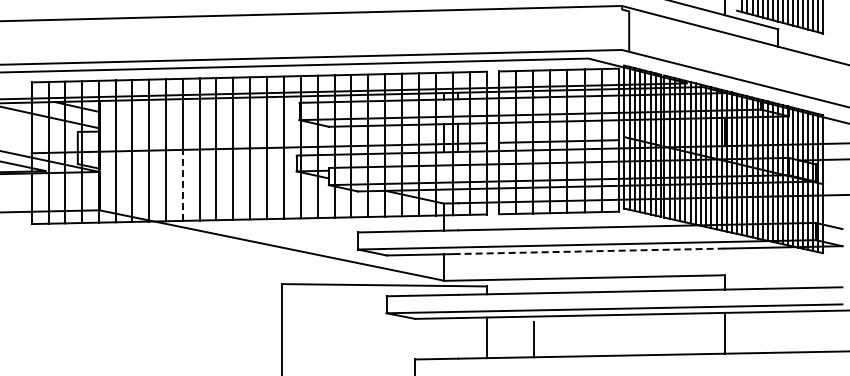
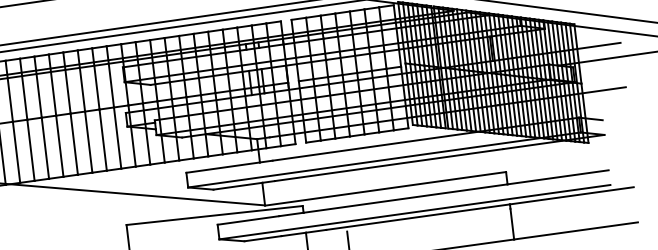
line: (182, 185) -> (30, 150), dashed -> solid
line: (590, 251) -> (388, 165), dashed -> solid

